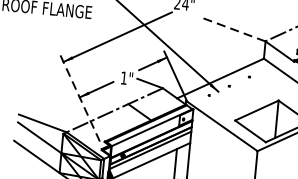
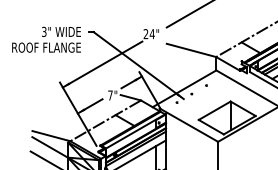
line: (234, 29) -> (191, 50), dashed -> solid
text: (124, 78) -> (110, 95), 1" -> 7"
line: (80, 98) -> (78, 114), dashed -> solid

